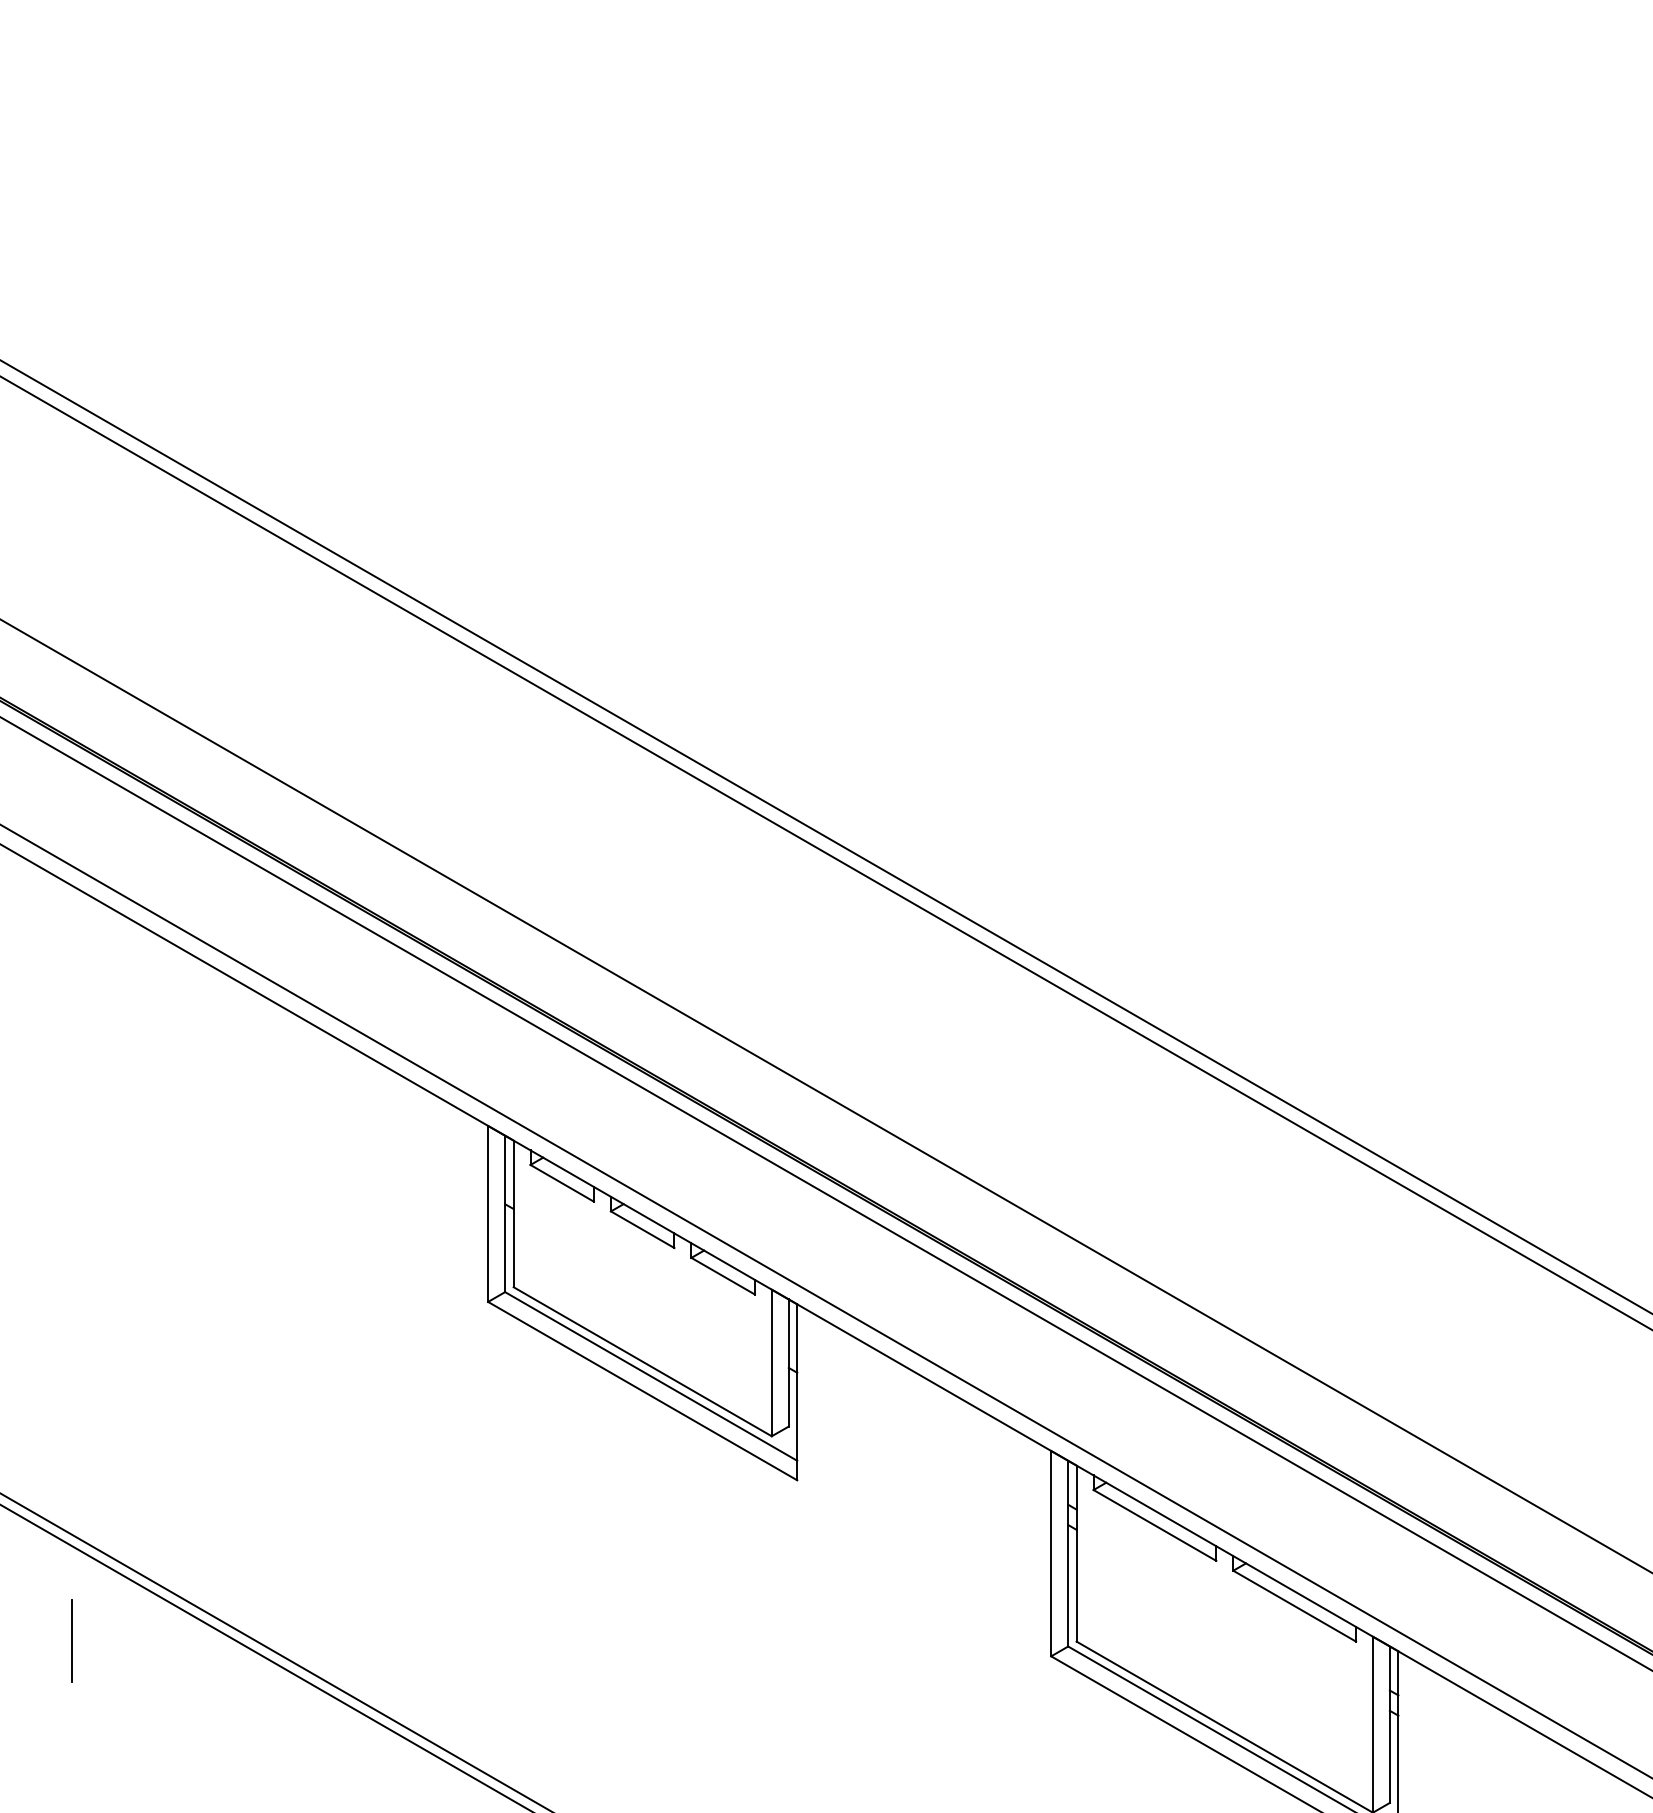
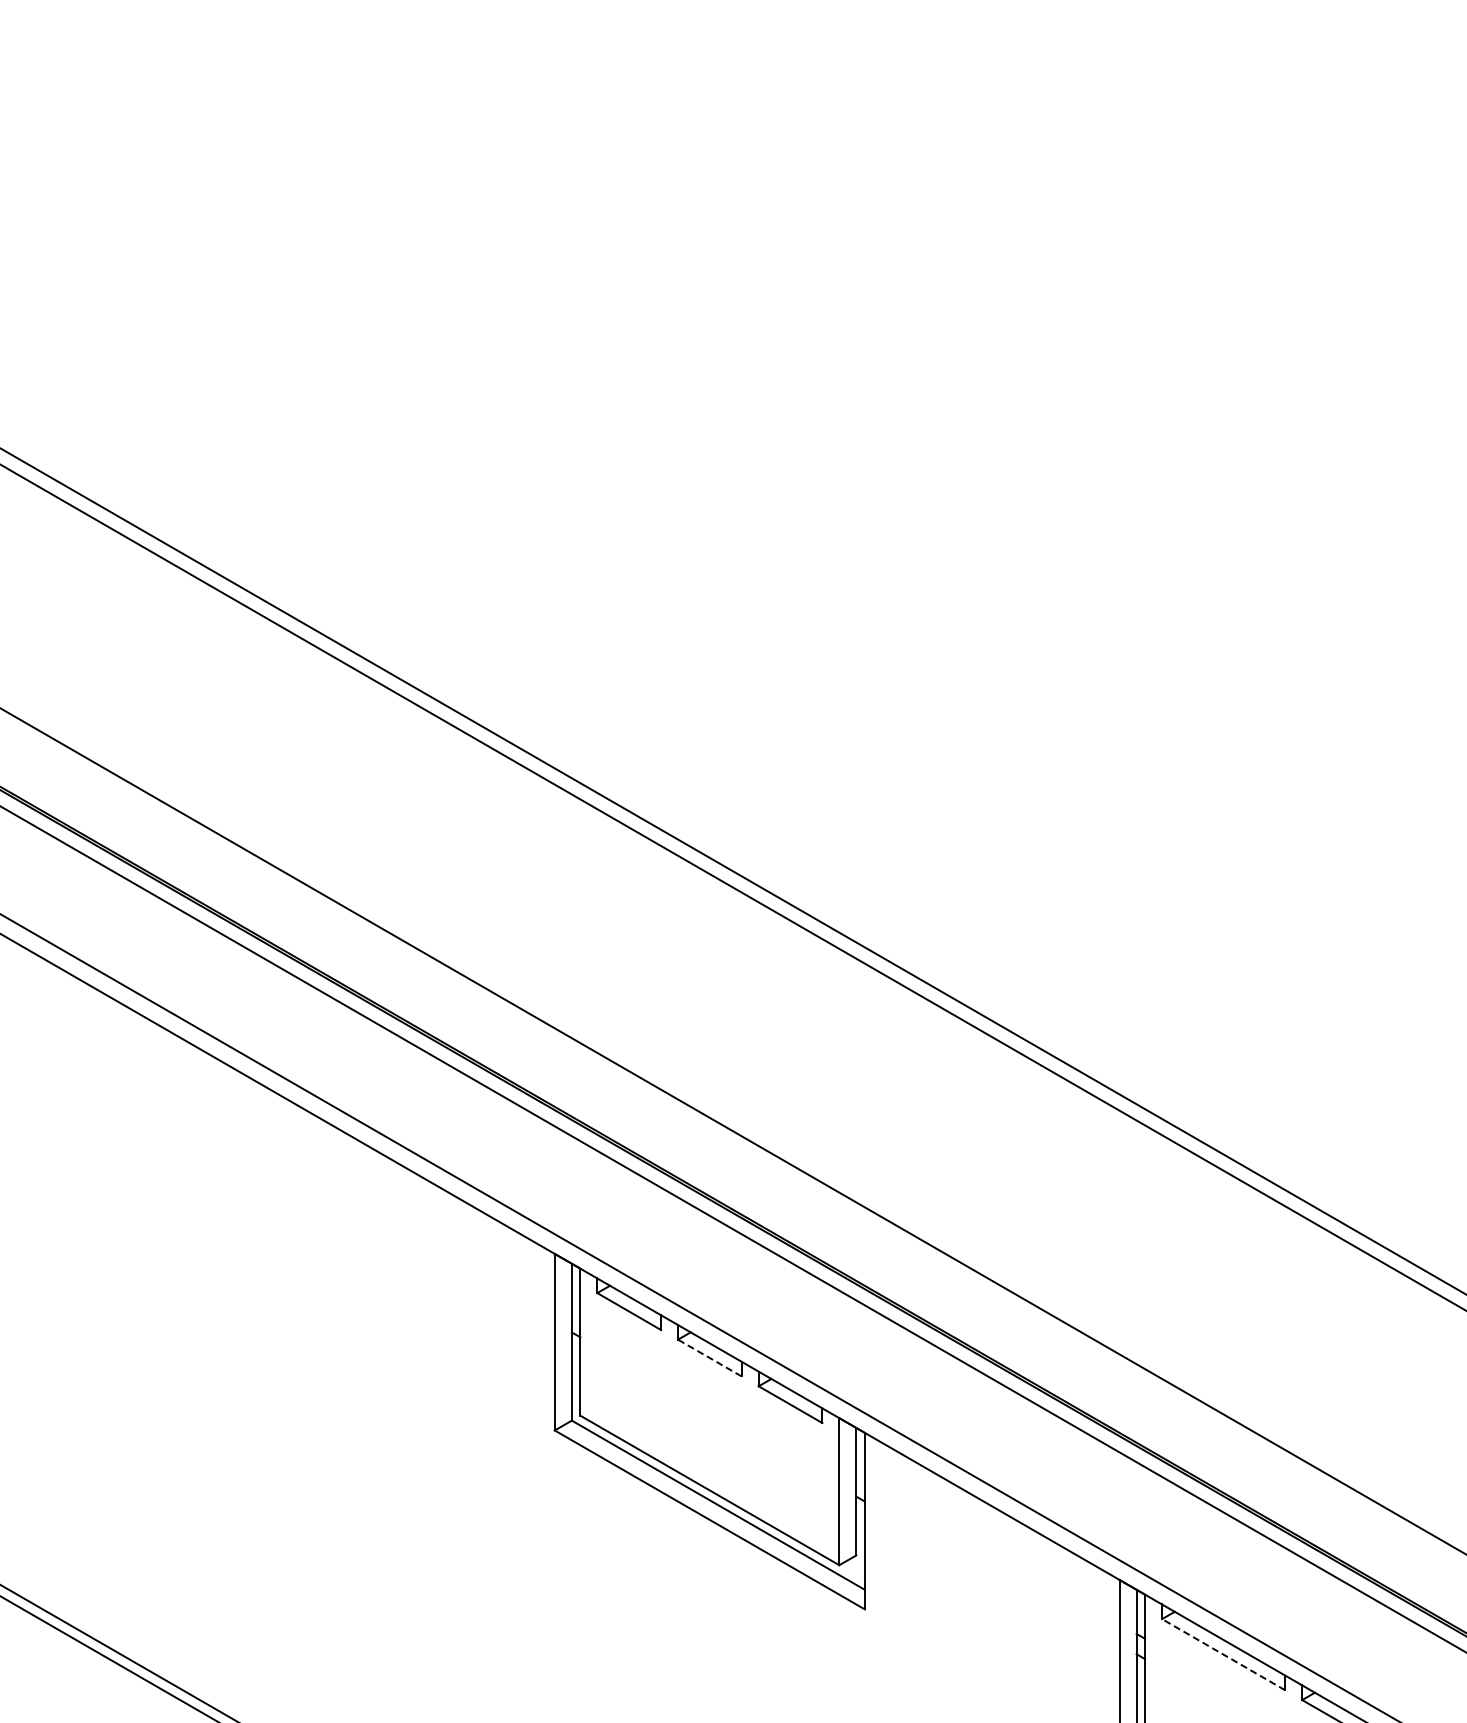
line: (642, 1229) -> (709, 1357), solid -> dashed
line: (1154, 1525) -> (1223, 1654), solid -> dashed

